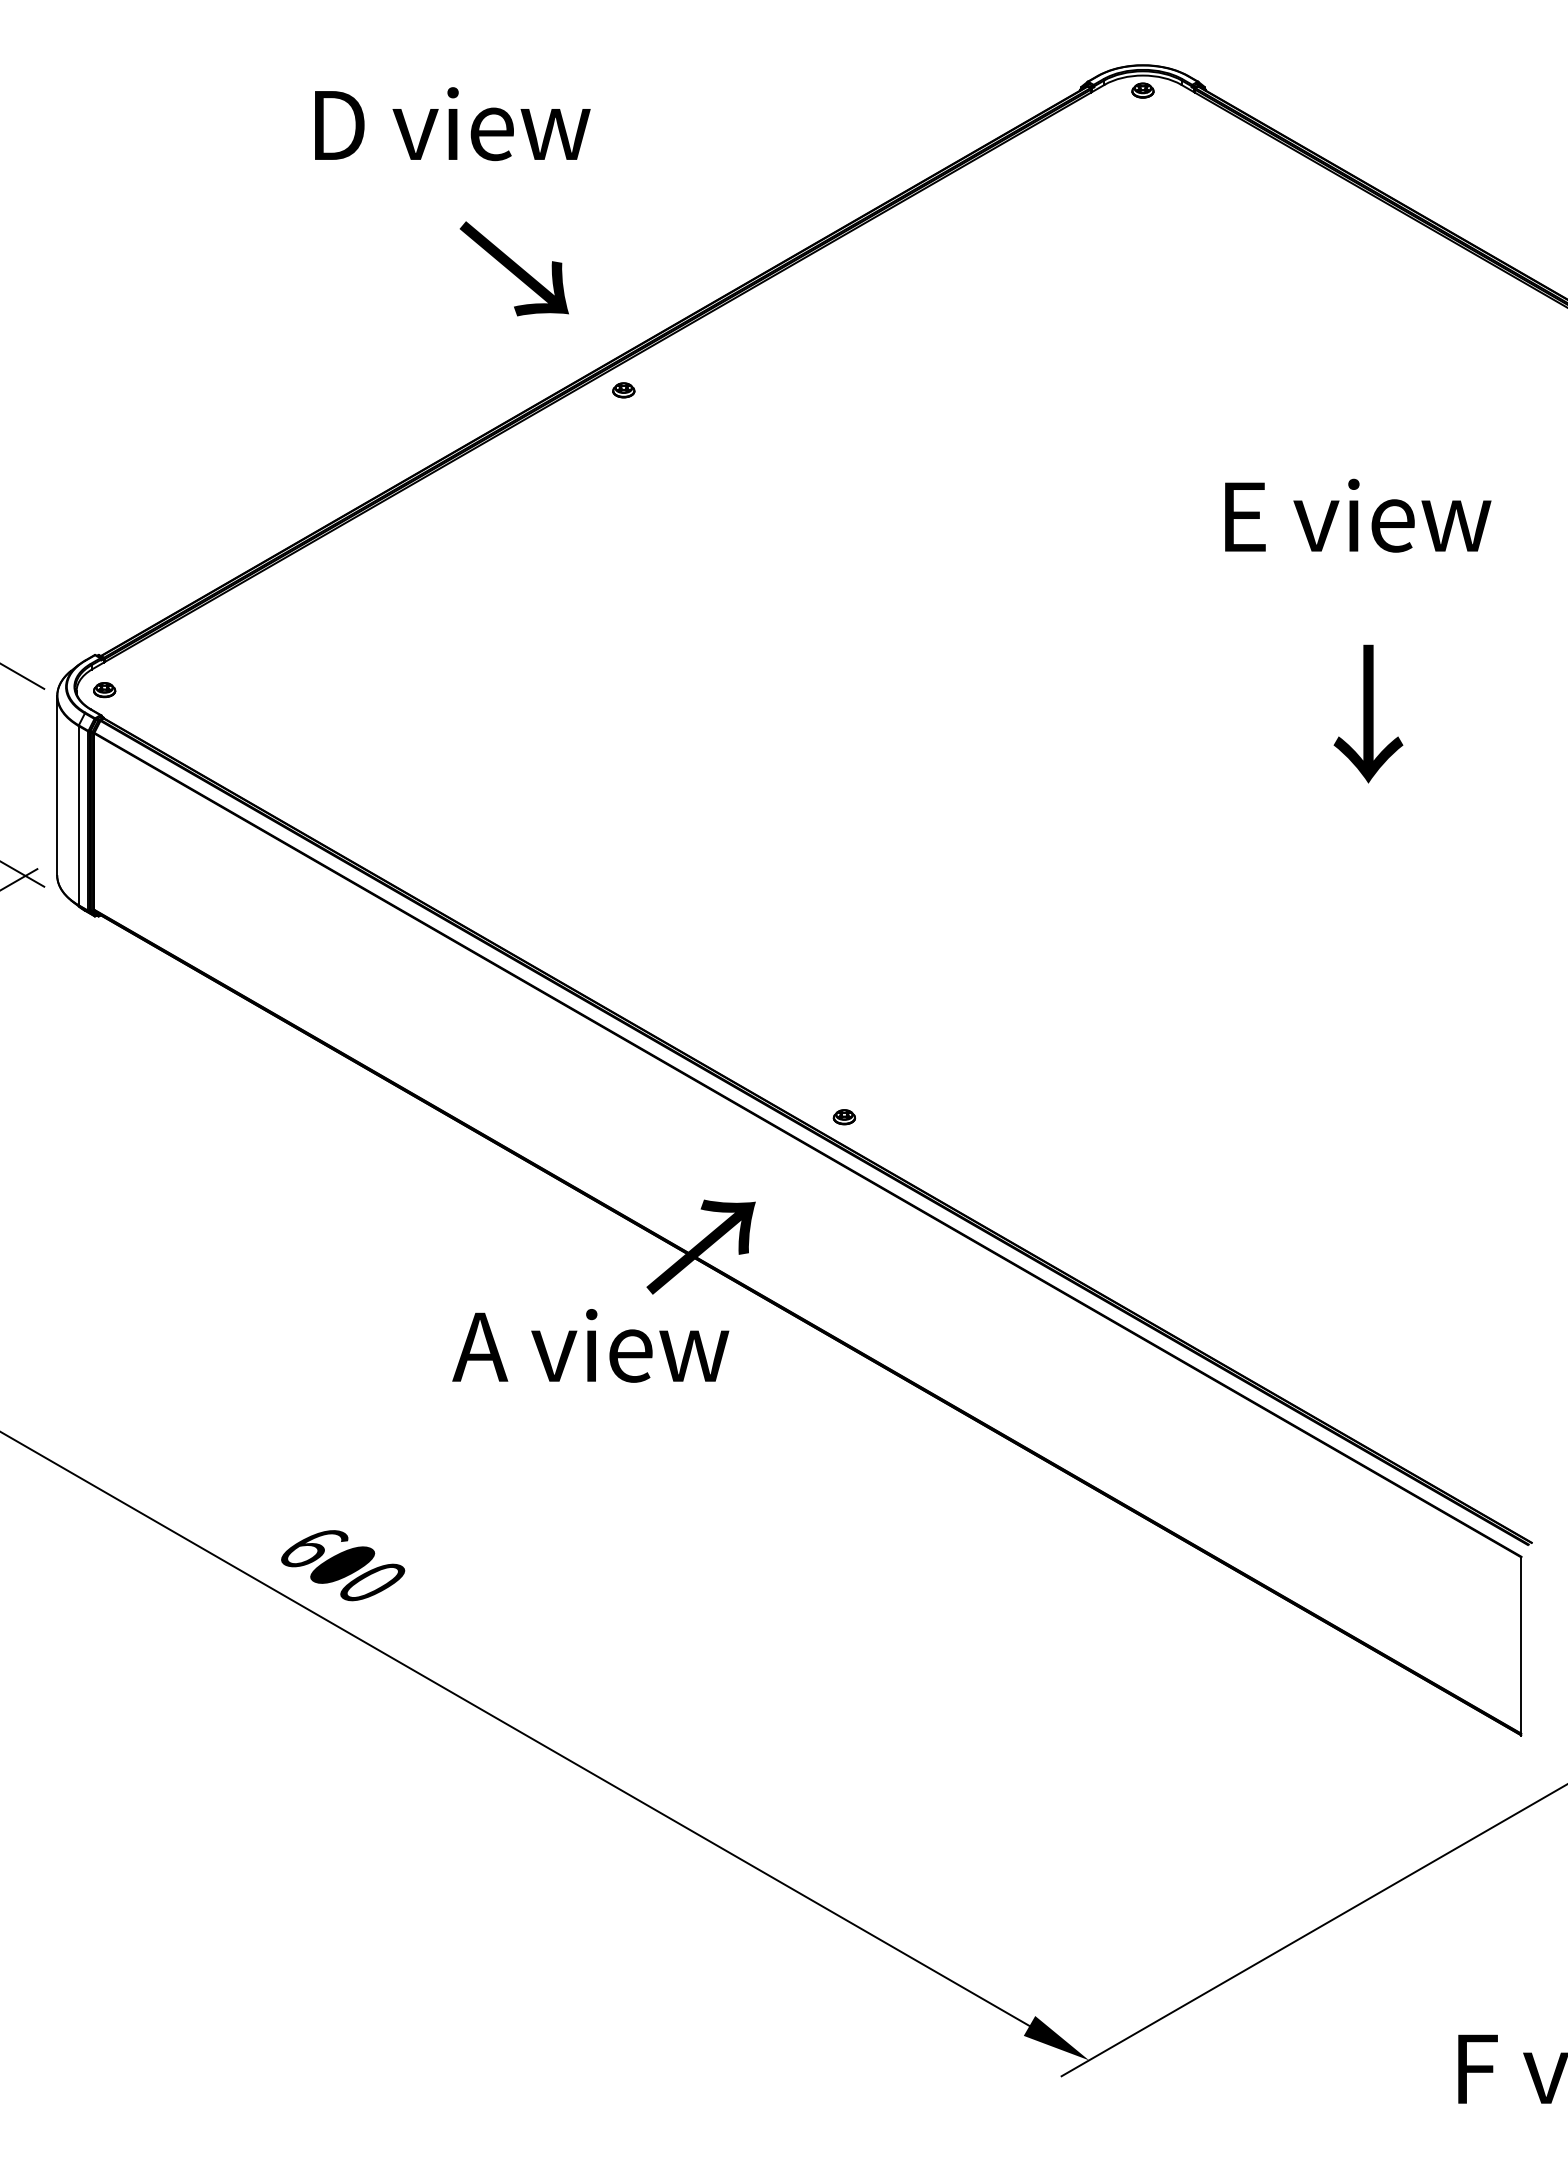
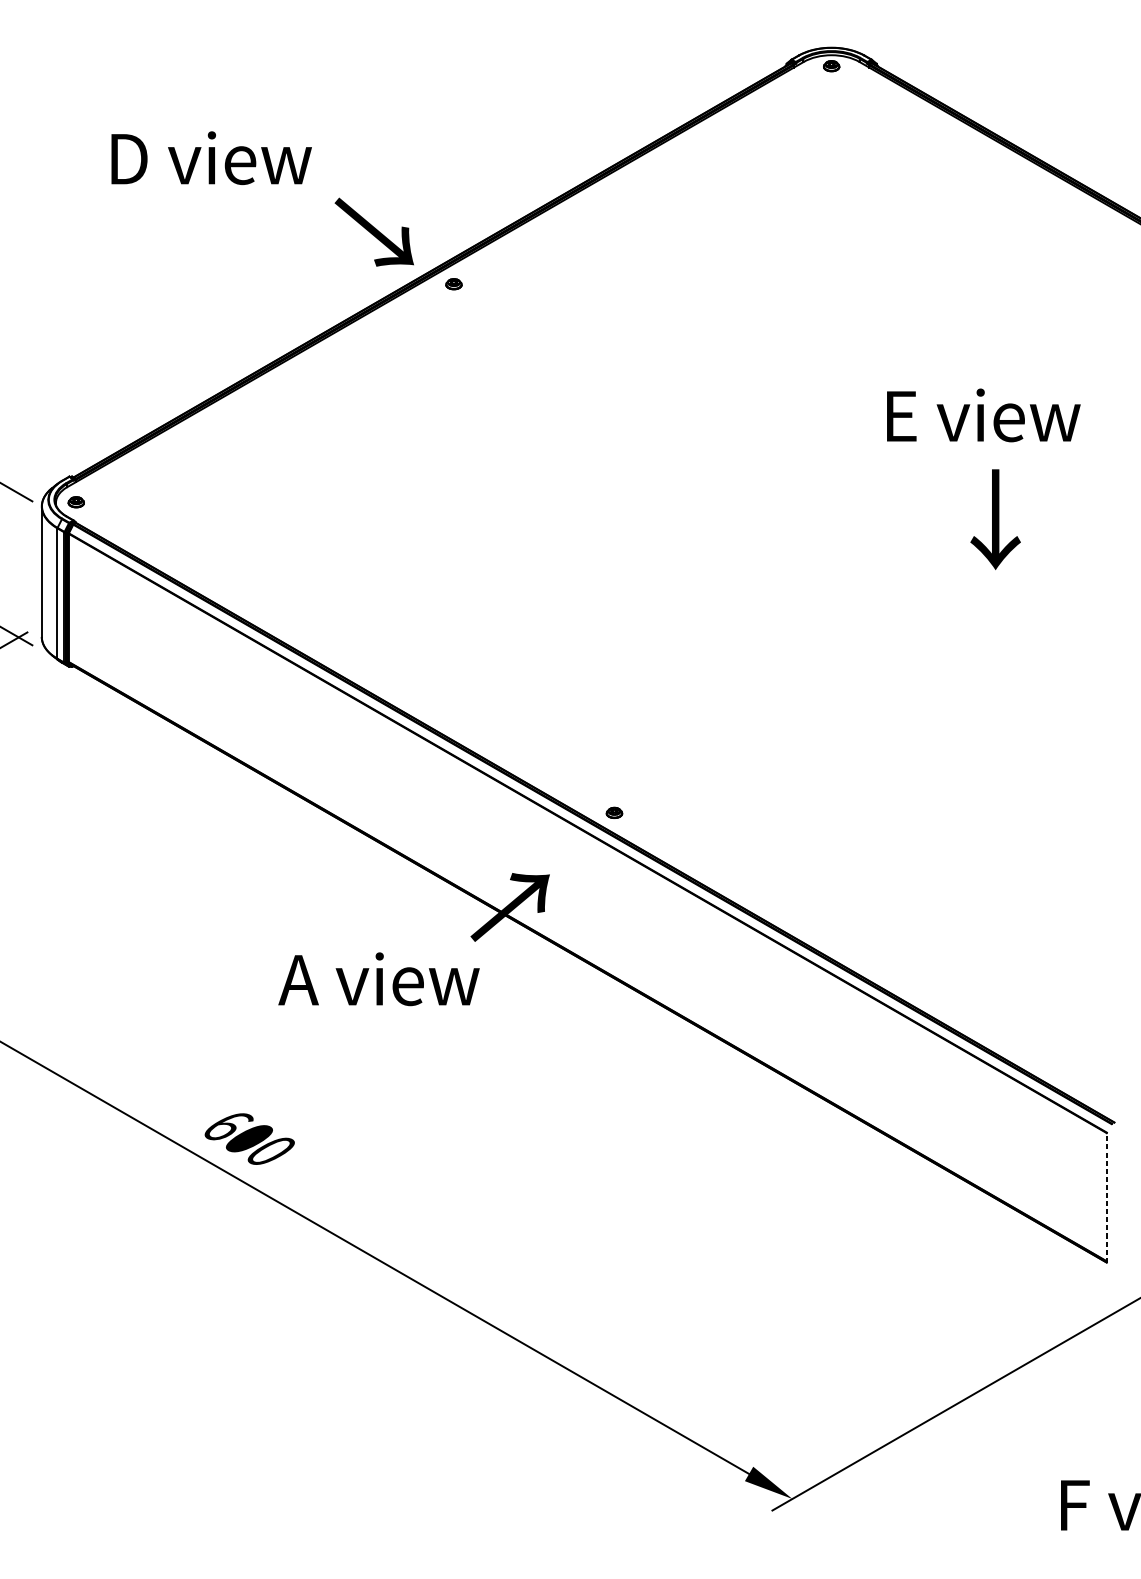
text: (452, 124) -> (211, 158), moved
text: (513, 268) -> (373, 231), moved
text: (1358, 515) -> (984, 415), moved
text: (590, 1345) -> (378, 978), moved
line: (1521, 1646) -> (1106, 1197), solid -> dashed

